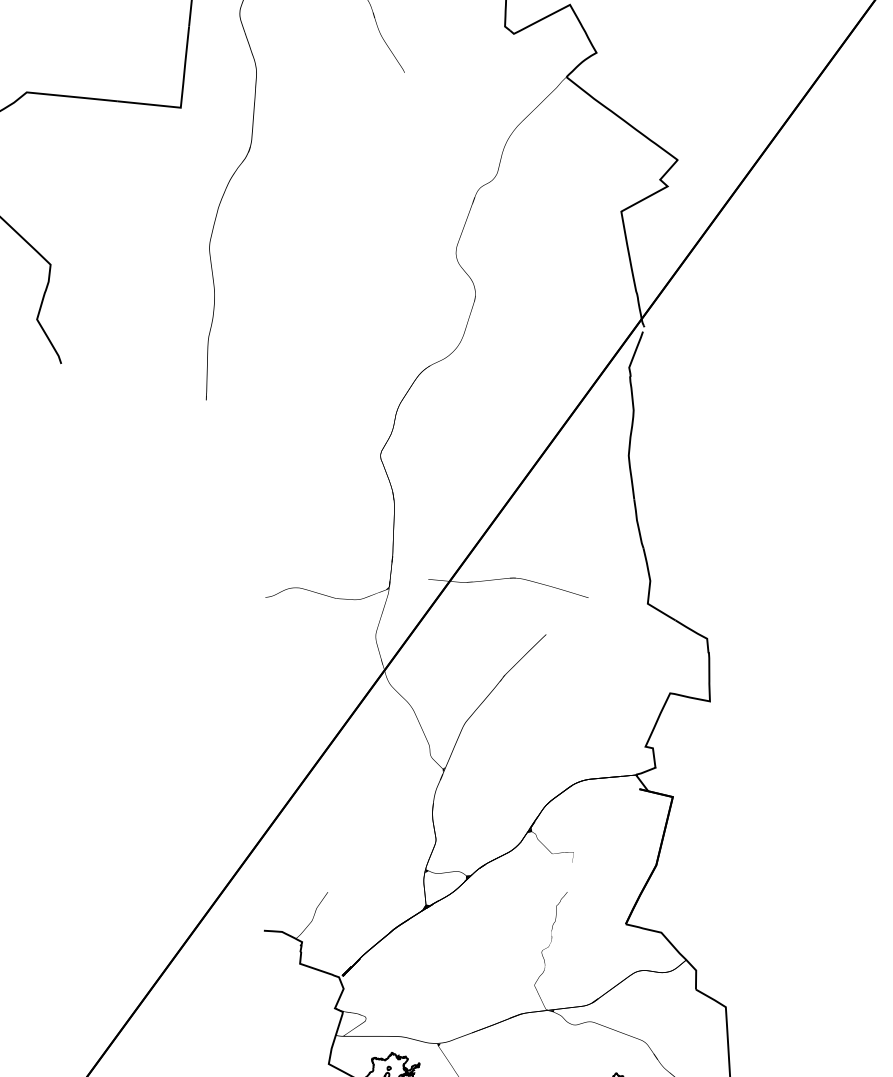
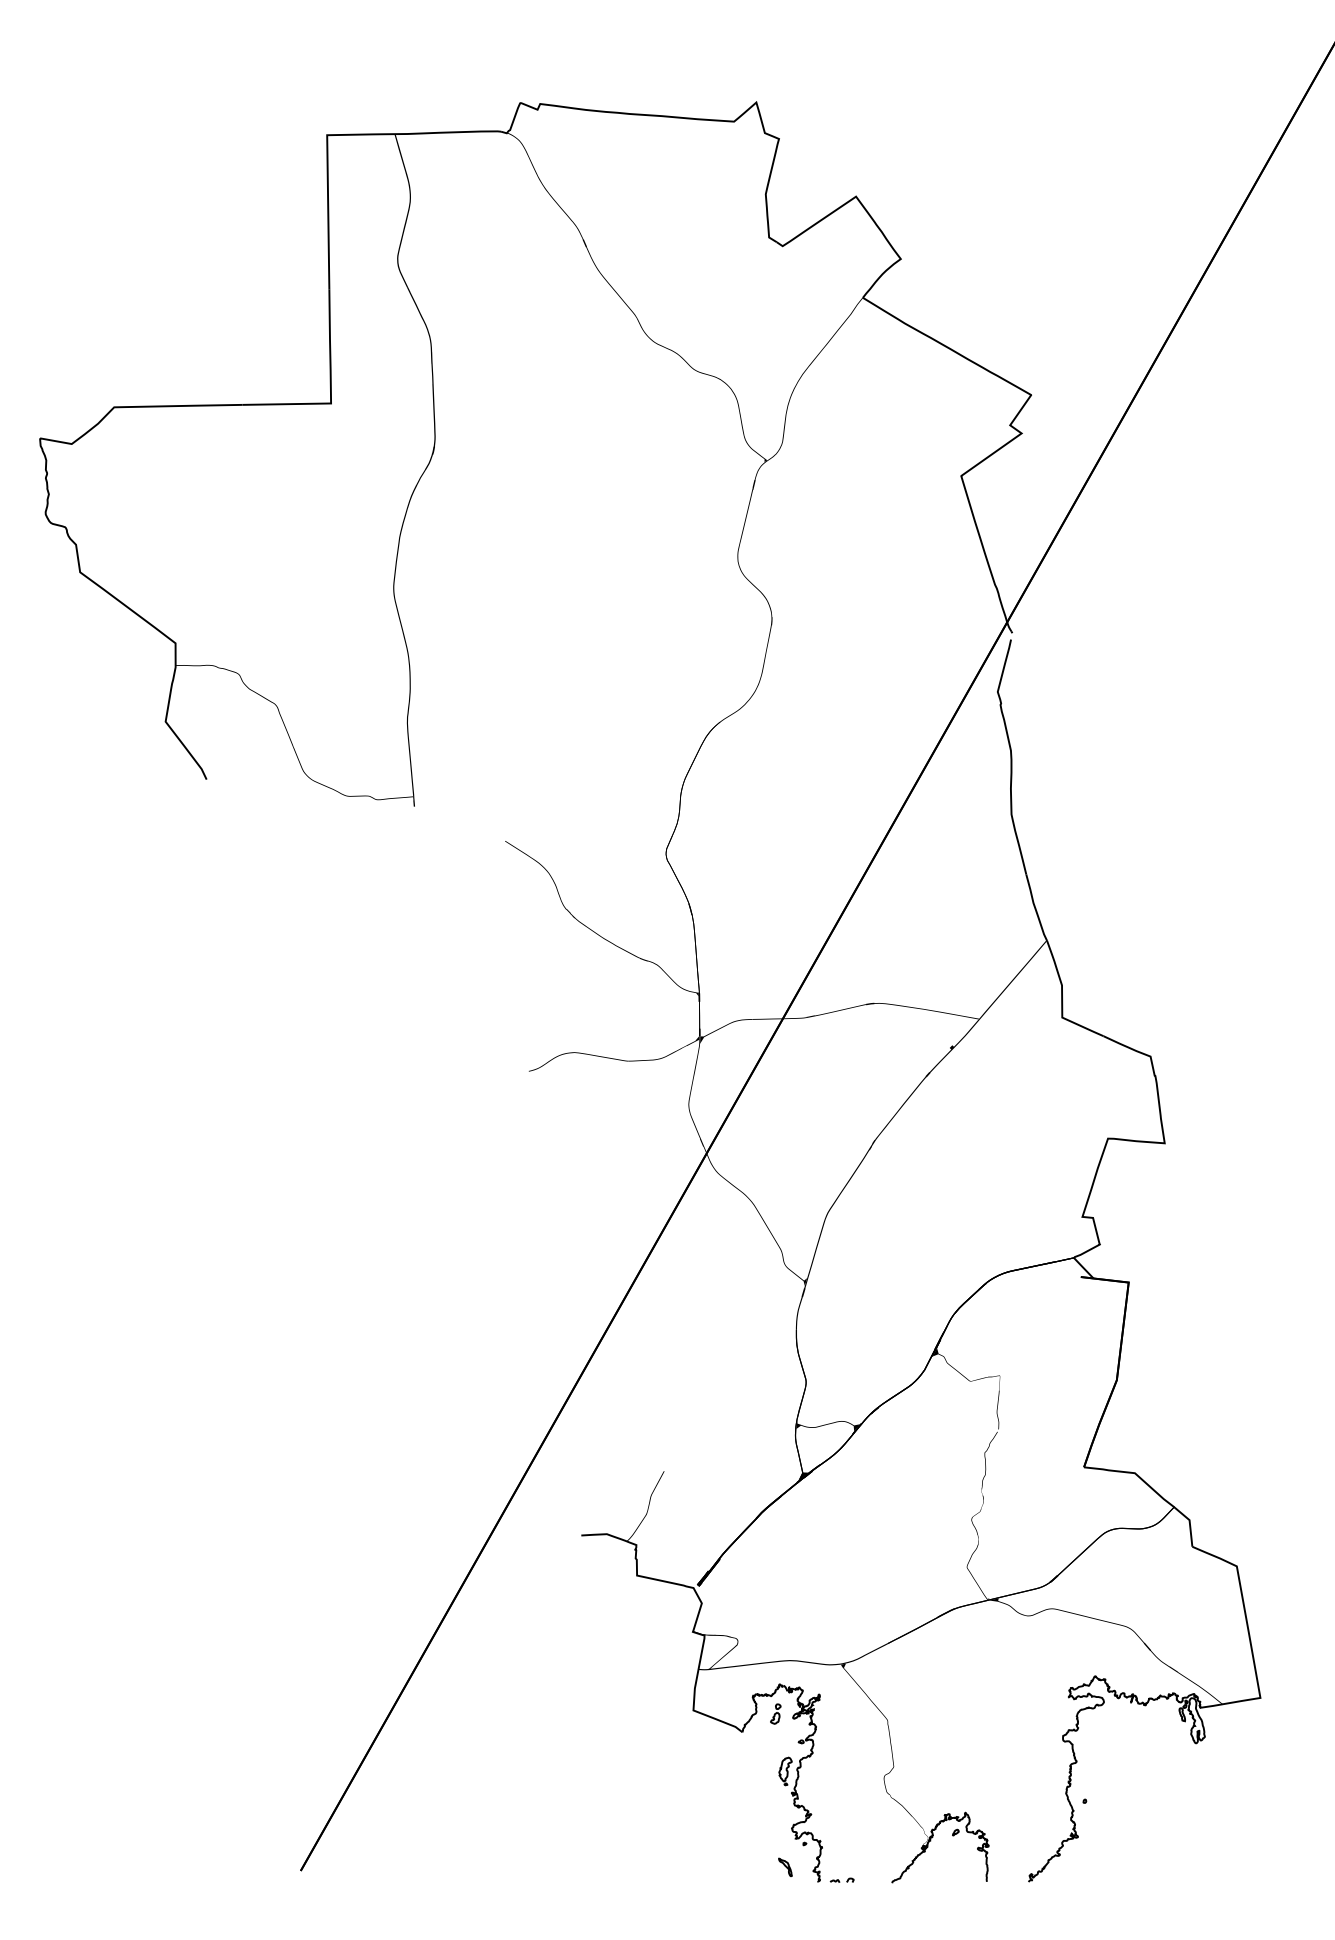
fill: (444, 128) -> (701, 389), added
fill: (127, 337) -> (294, 732), added
fill: (329, 495) -> (601, 918), added
fill: (408, 584) -> (726, 1030), added
fill: (594, 591) -> (986, 1008), added
fill: (569, 876) -> (997, 1409), added

